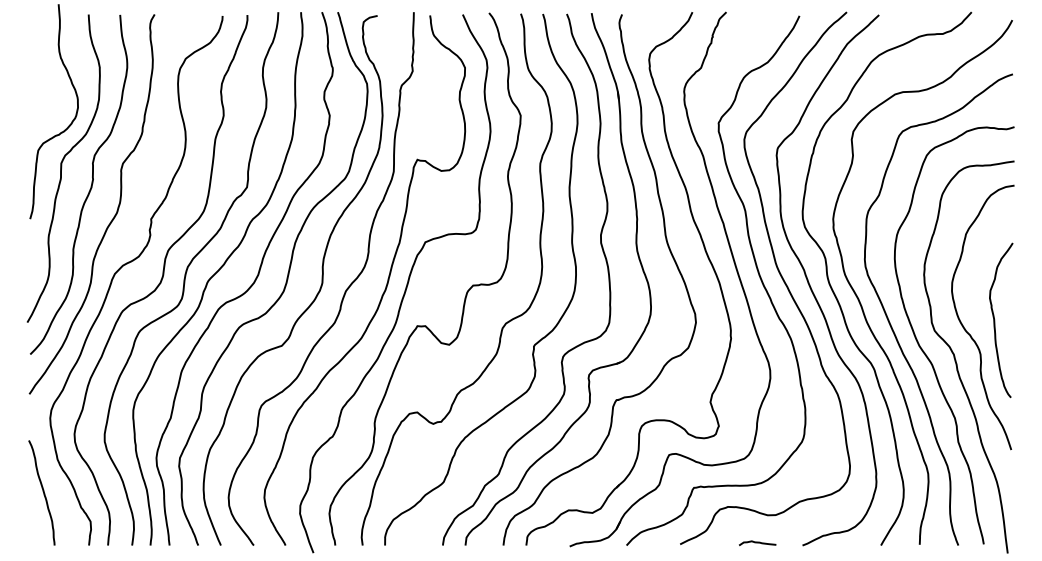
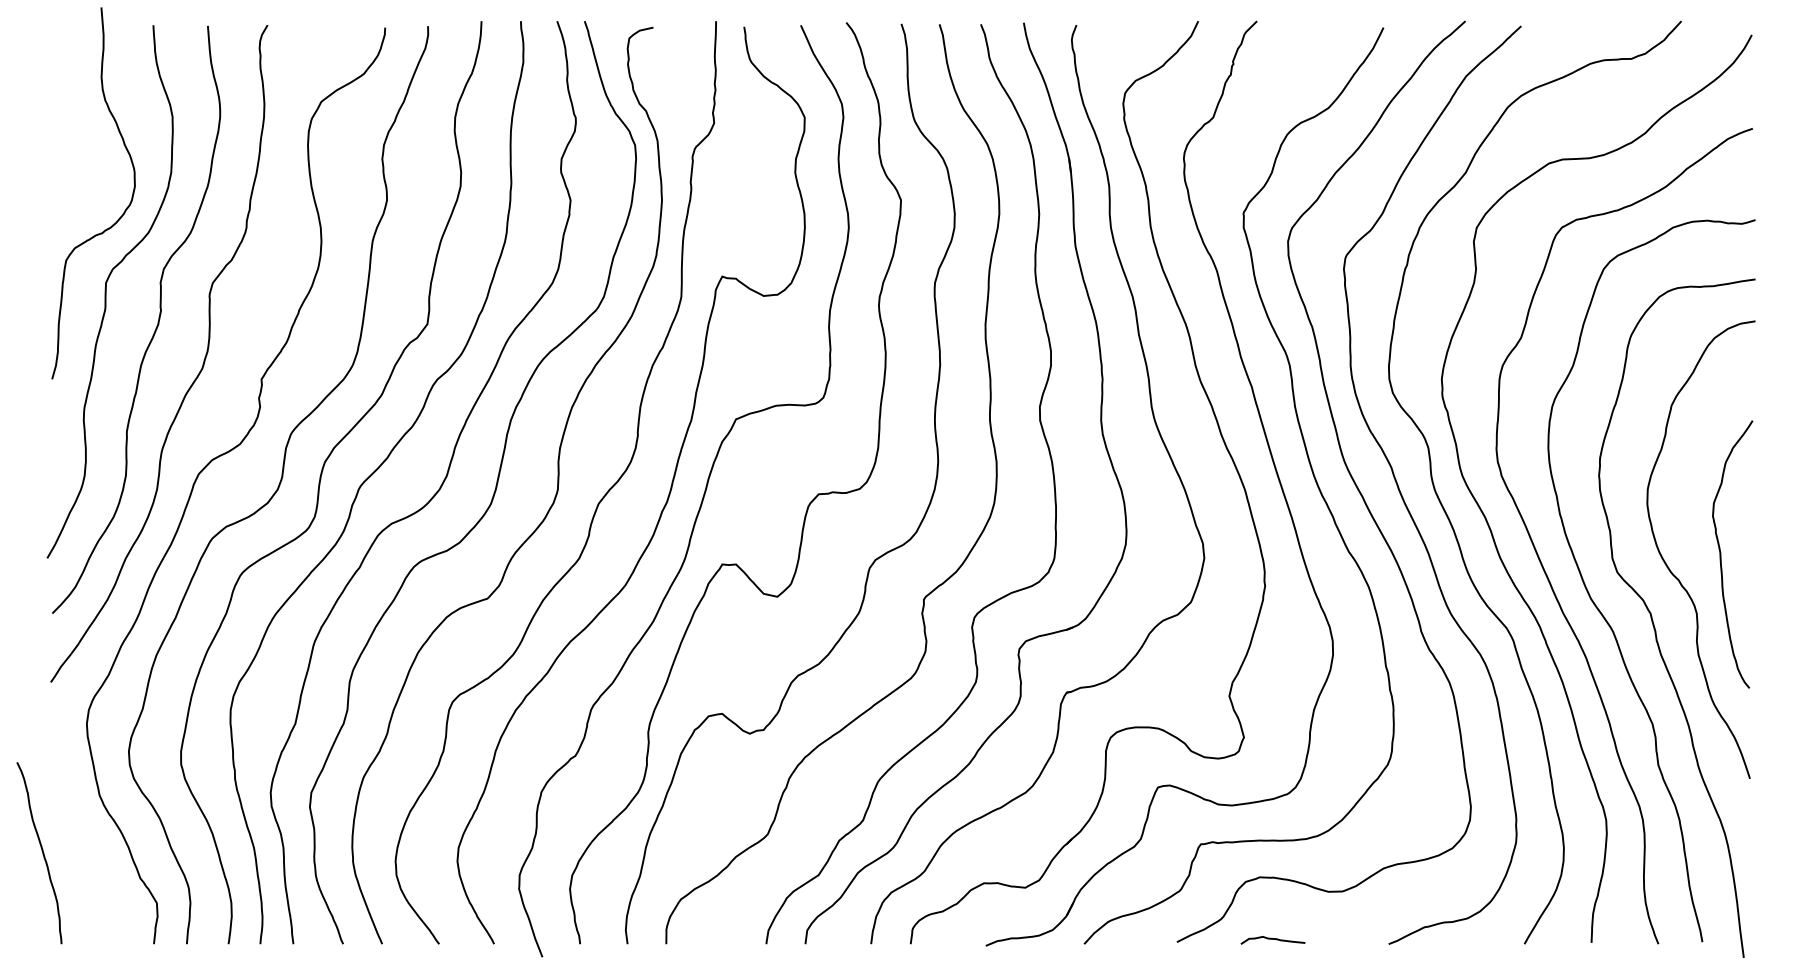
curve: (42, 491) -> (40, 850), moved
curve: (757, 543) -> (1272, 940), moved

